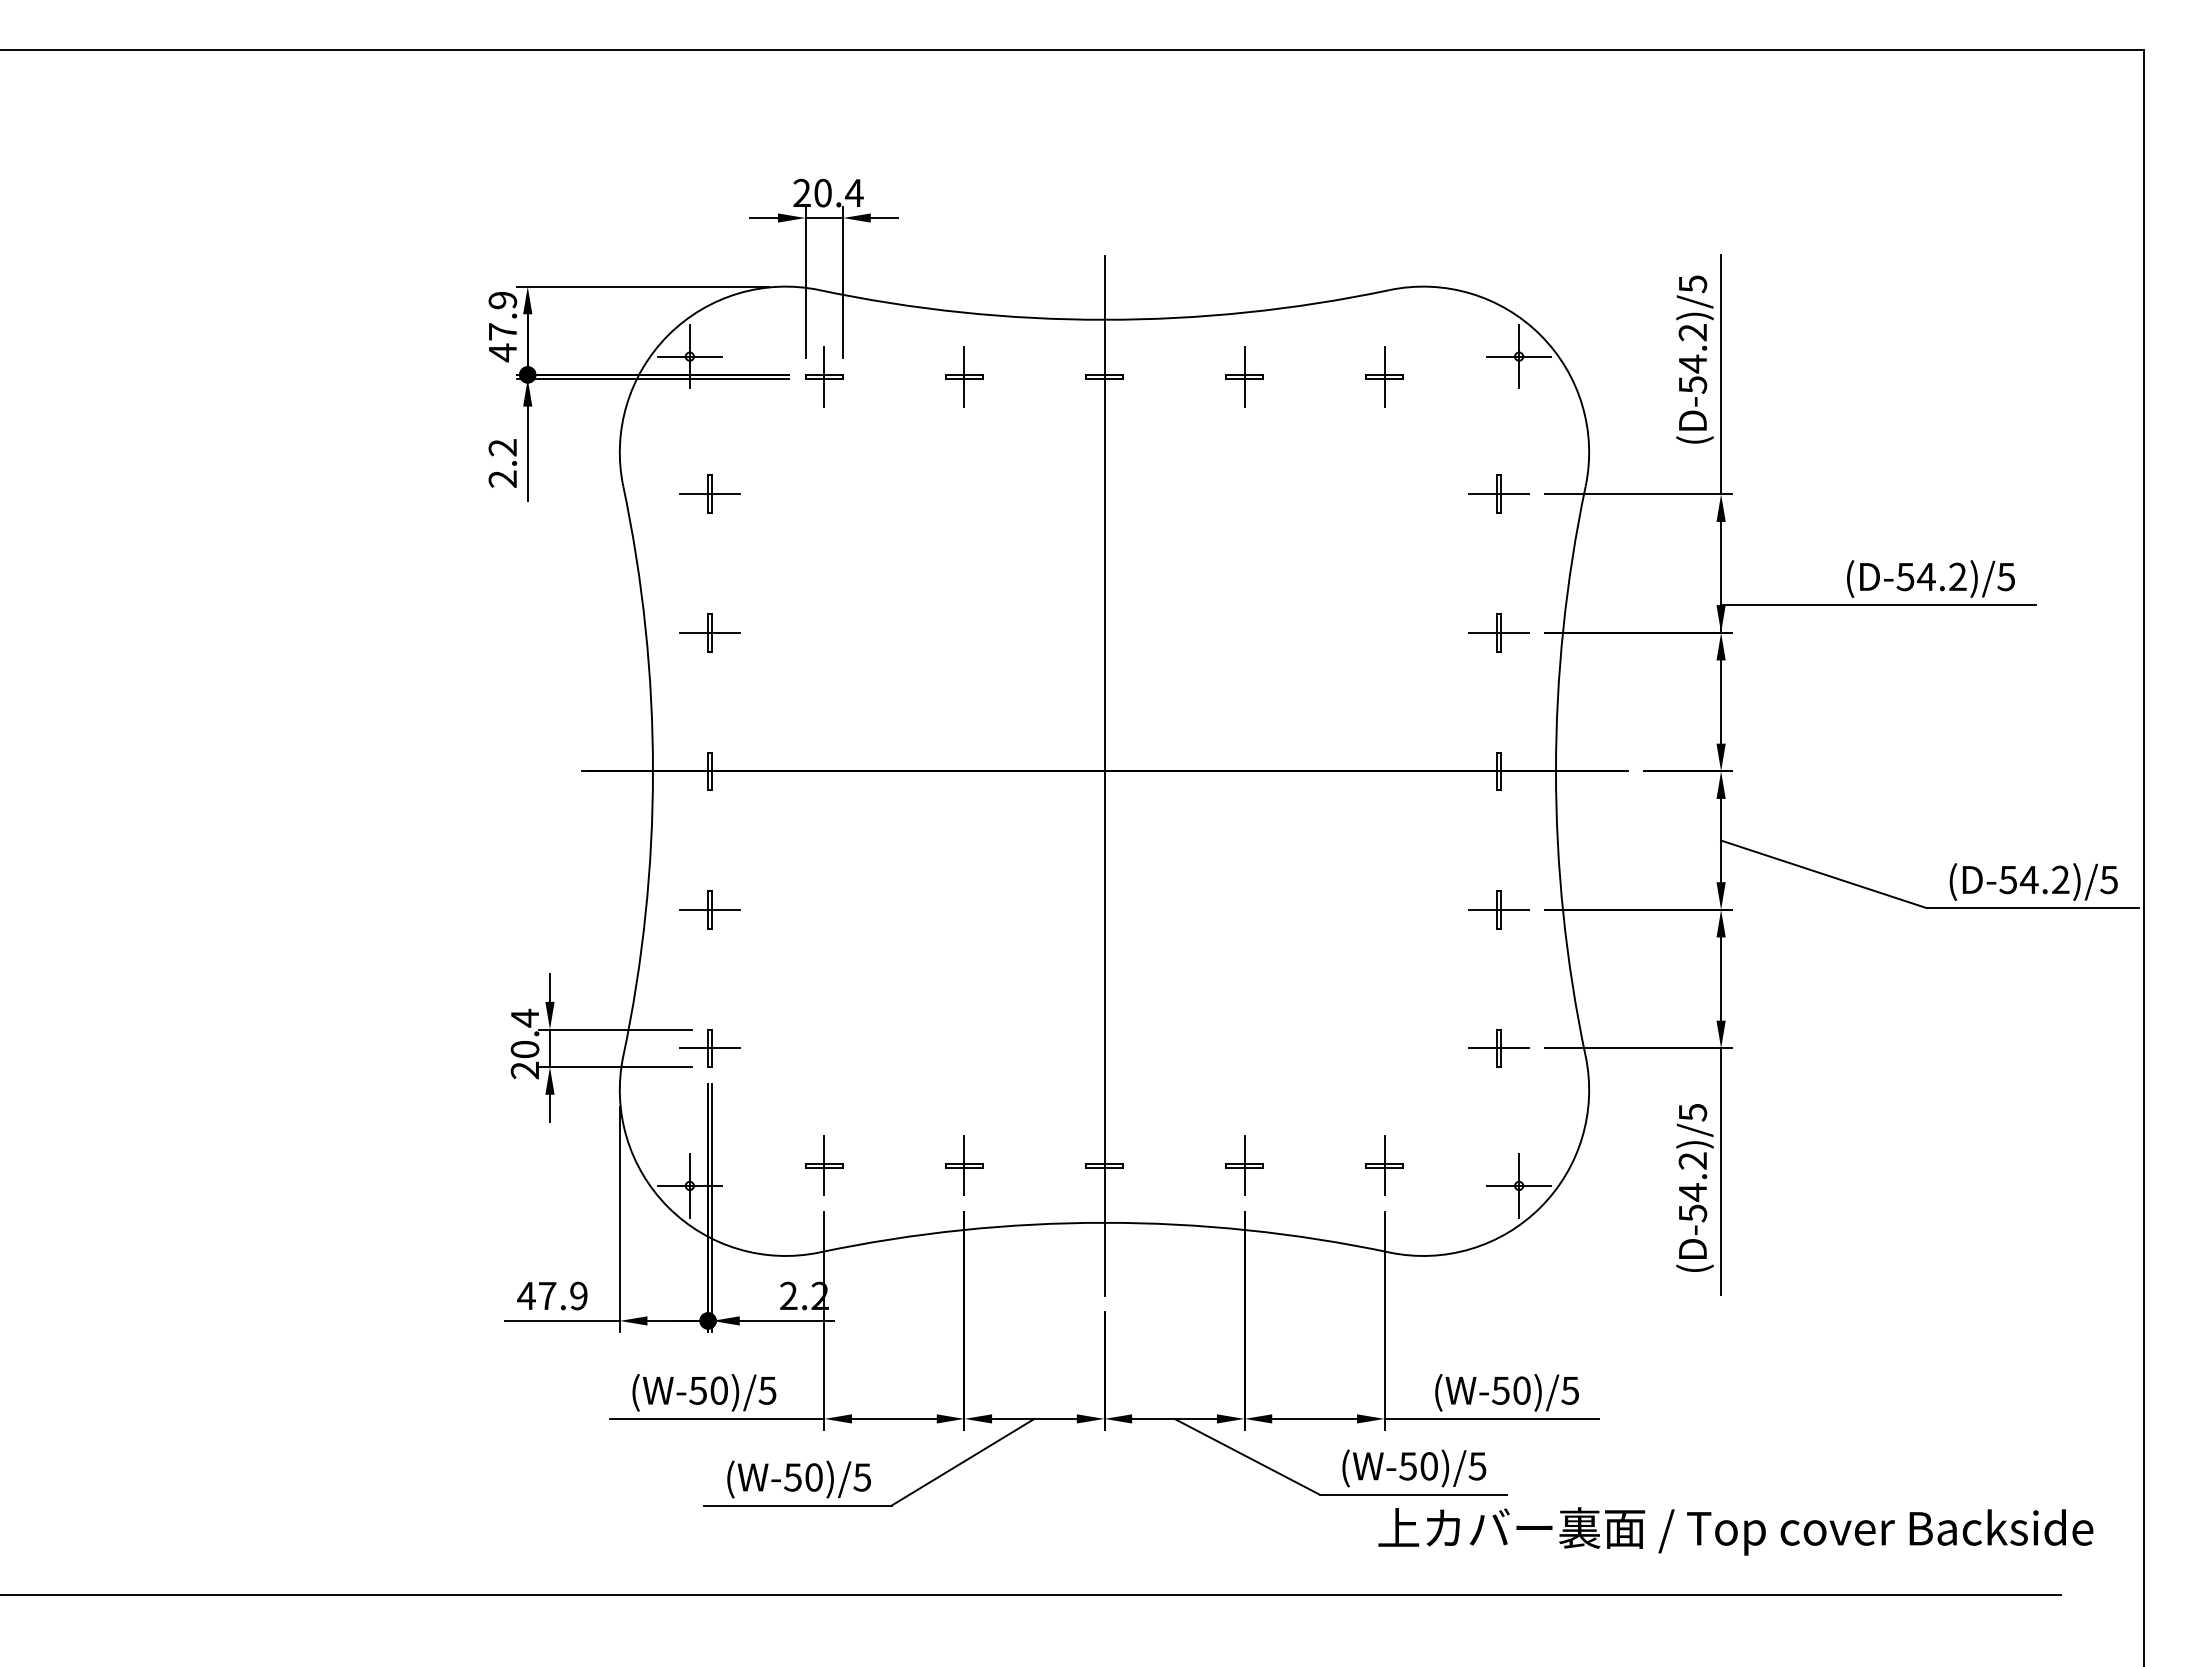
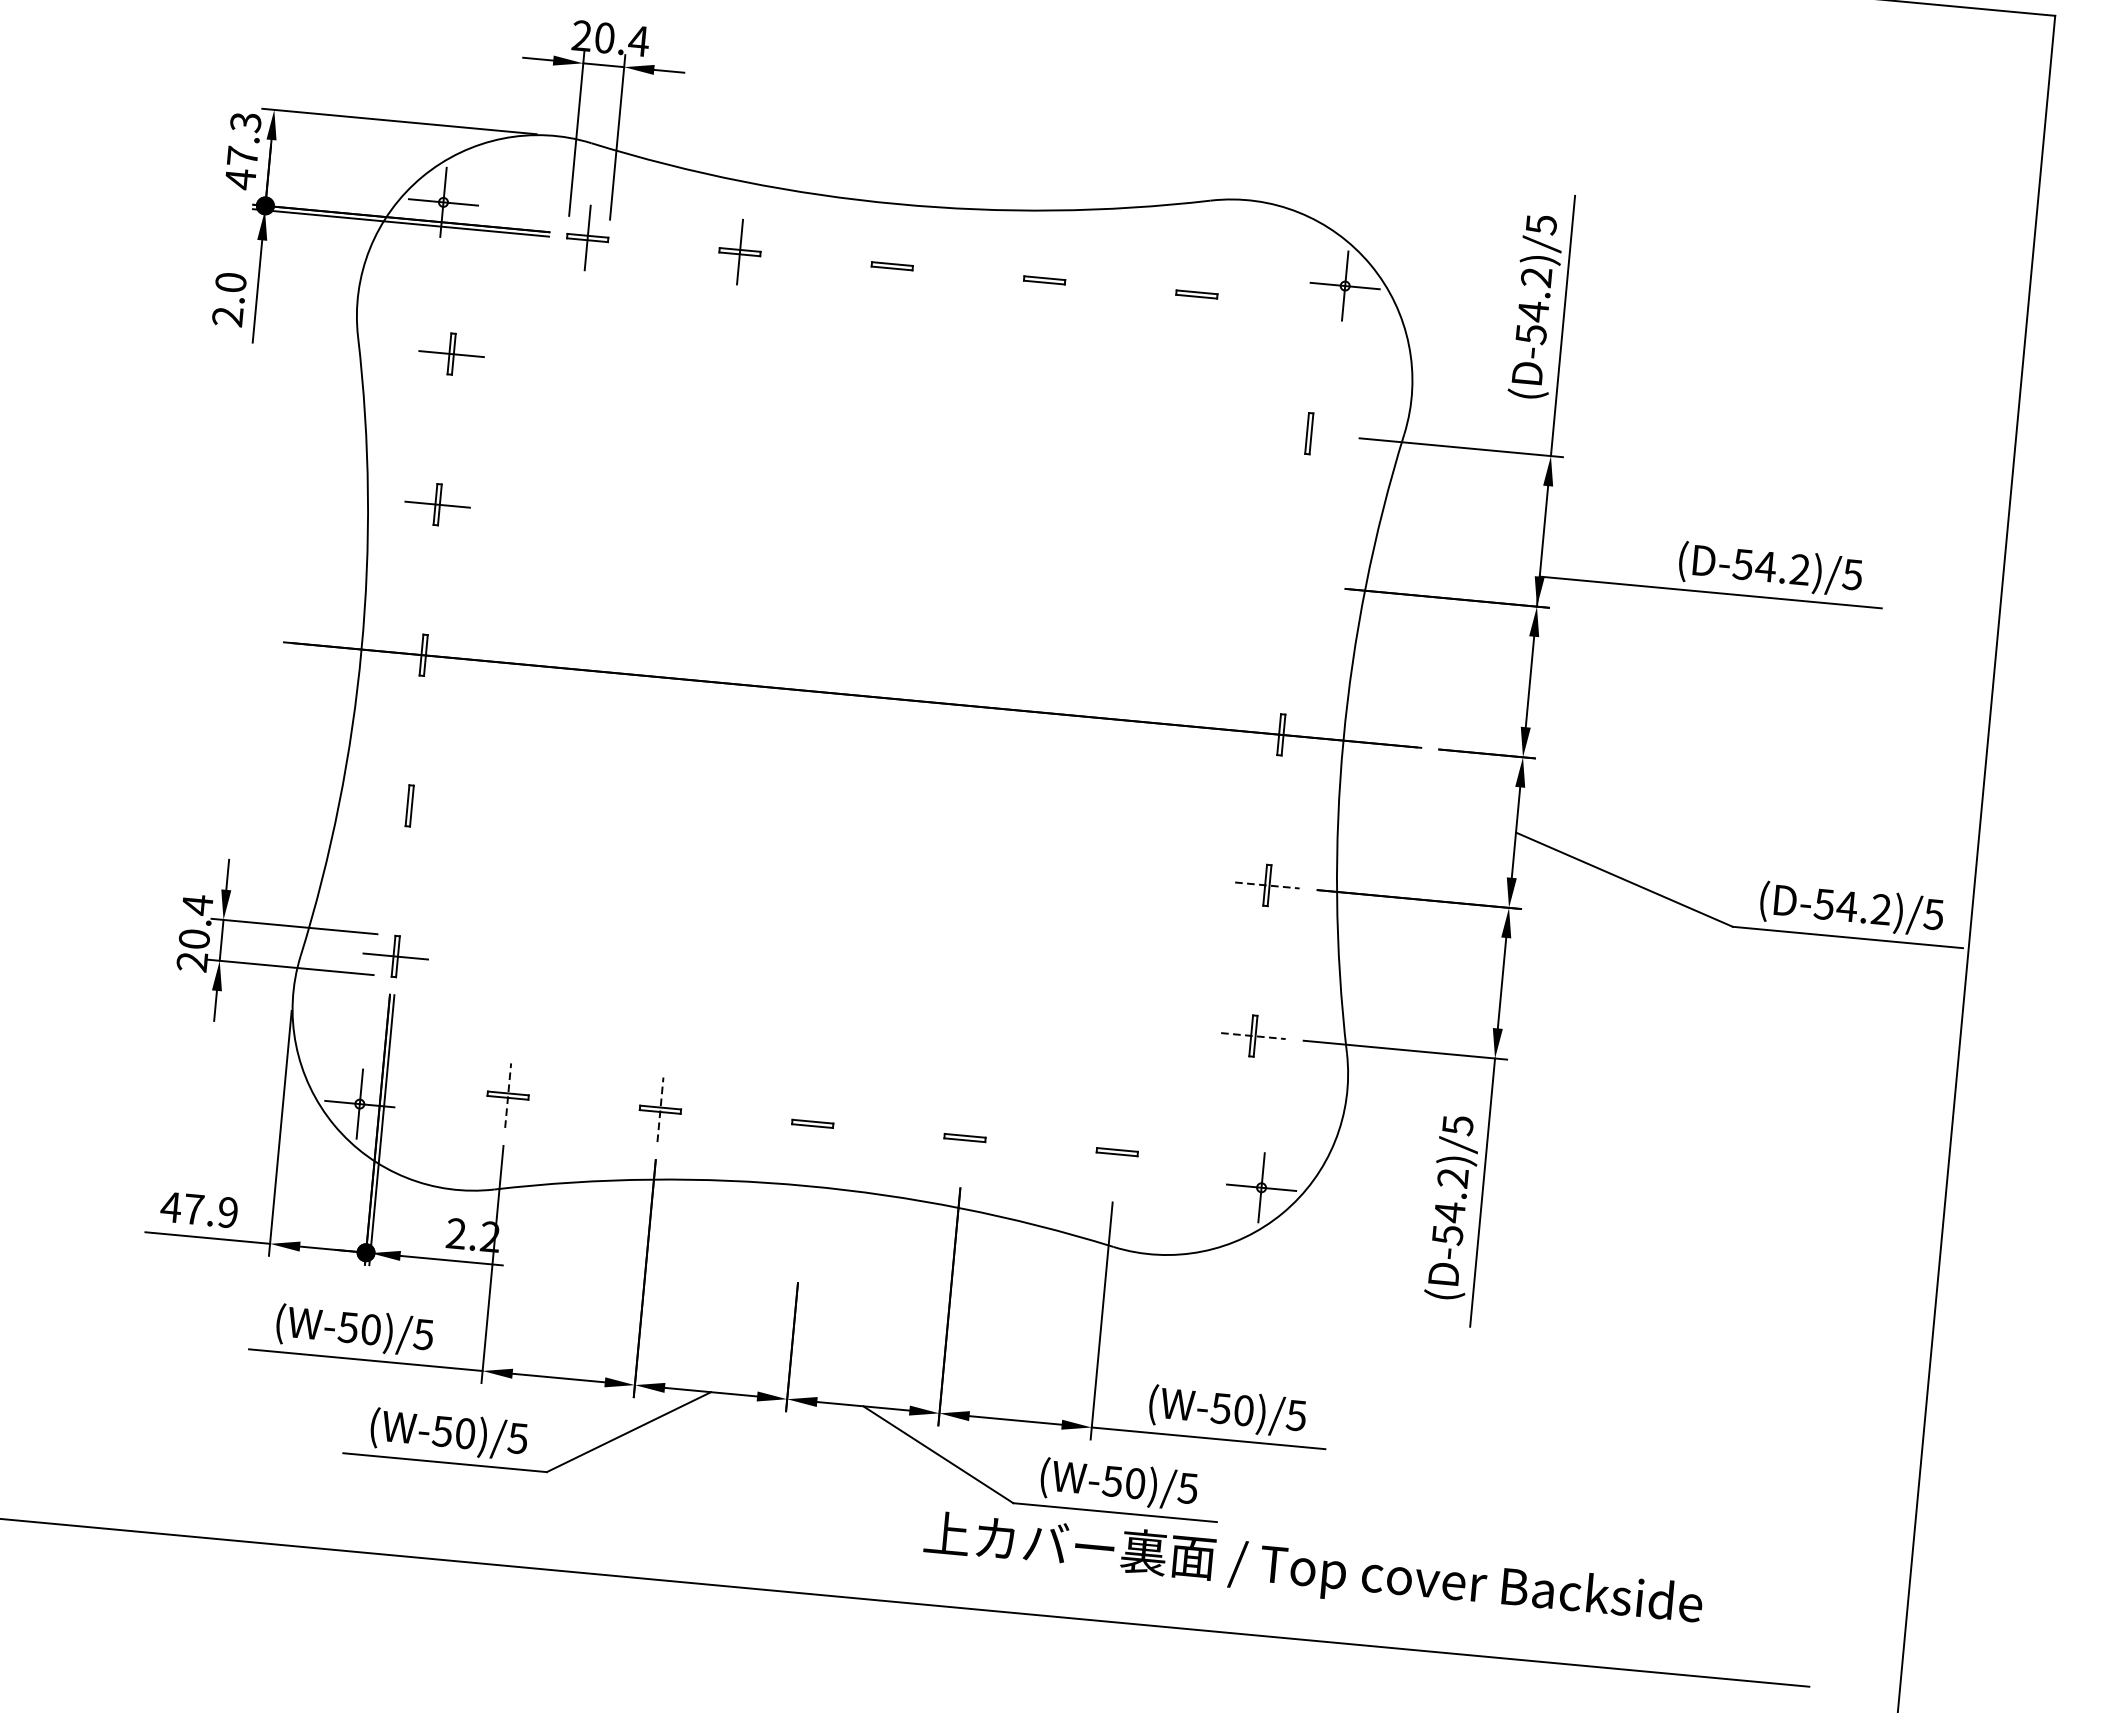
text: (502, 300) -> (245, 122), 47.9 -> 47.3
line: (1244, 376) -> (1044, 279), removed
line: (1384, 376) -> (1196, 294), removed
text: (502, 447) -> (230, 282), 2.2 -> 2.0
line: (1498, 494) -> (1308, 433), removed
part: (1498, 632) -> (1294, 583), removed
line: (1104, 775) -> (852, 699), removed
line: (709, 909) -> (409, 805), removed
line: (1498, 909) -> (1266, 885), solid -> dashed
line: (1498, 1048) -> (1252, 1036), solid -> dashed
line: (824, 1165) -> (508, 1095), solid -> dashed
line: (964, 1165) -> (660, 1109), solid -> dashed
line: (1244, 1165) -> (964, 1137), removed
line: (1384, 1165) -> (1117, 1151), removed
text: (1735, 1531) -> (1312, 1571), moved

